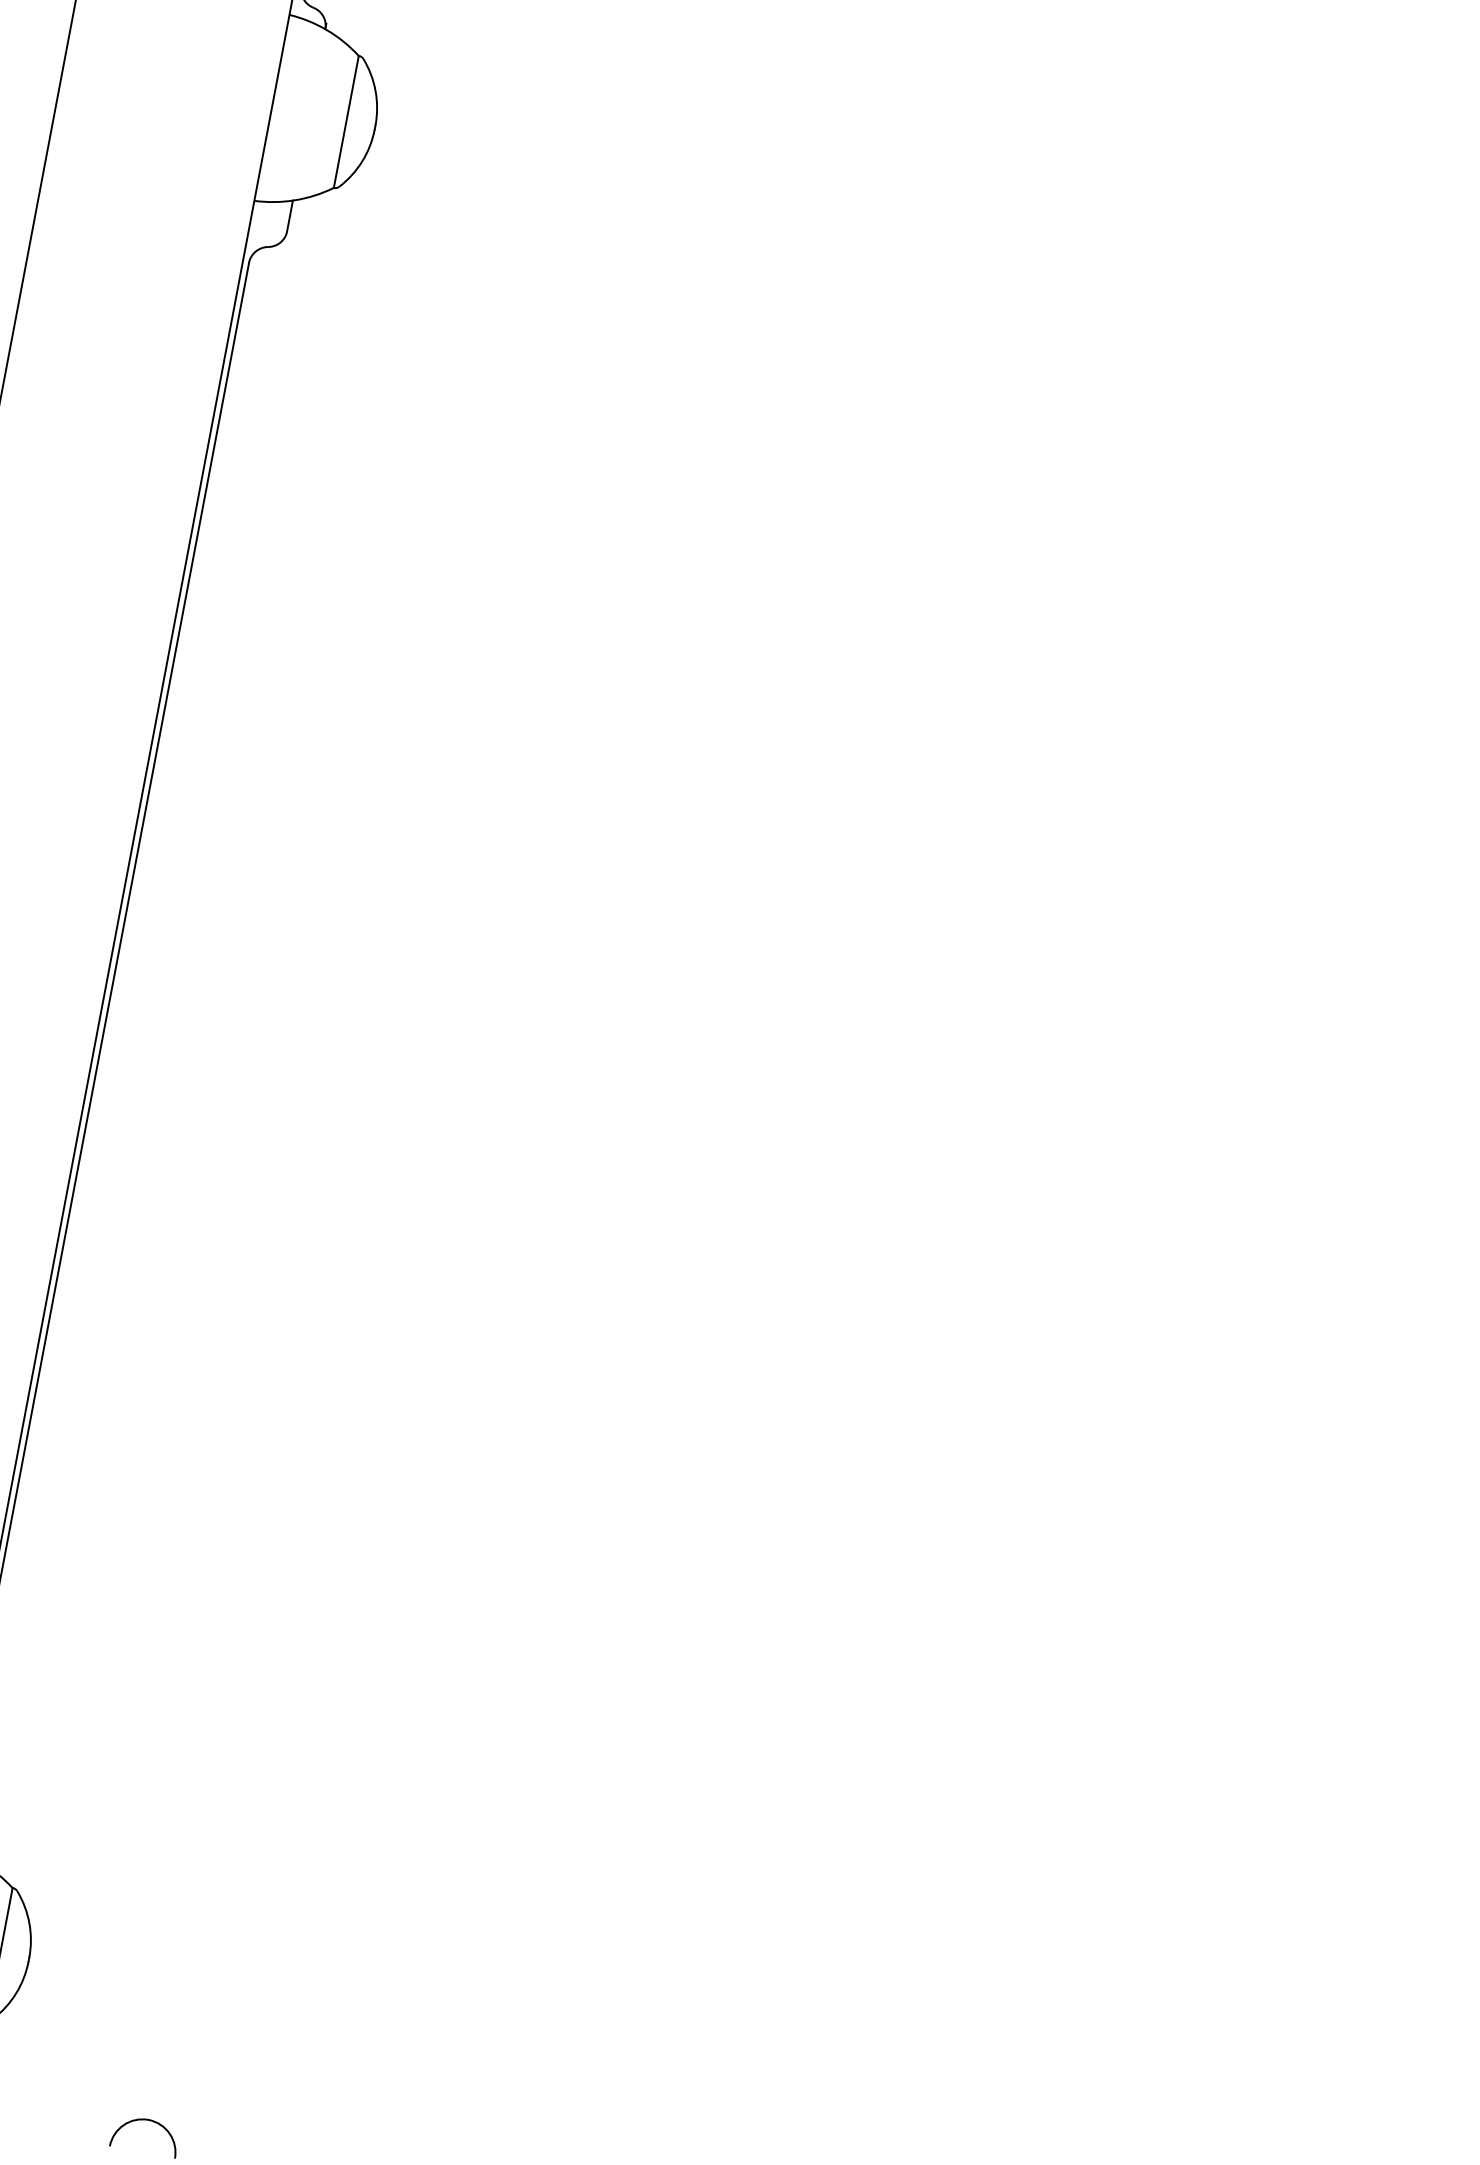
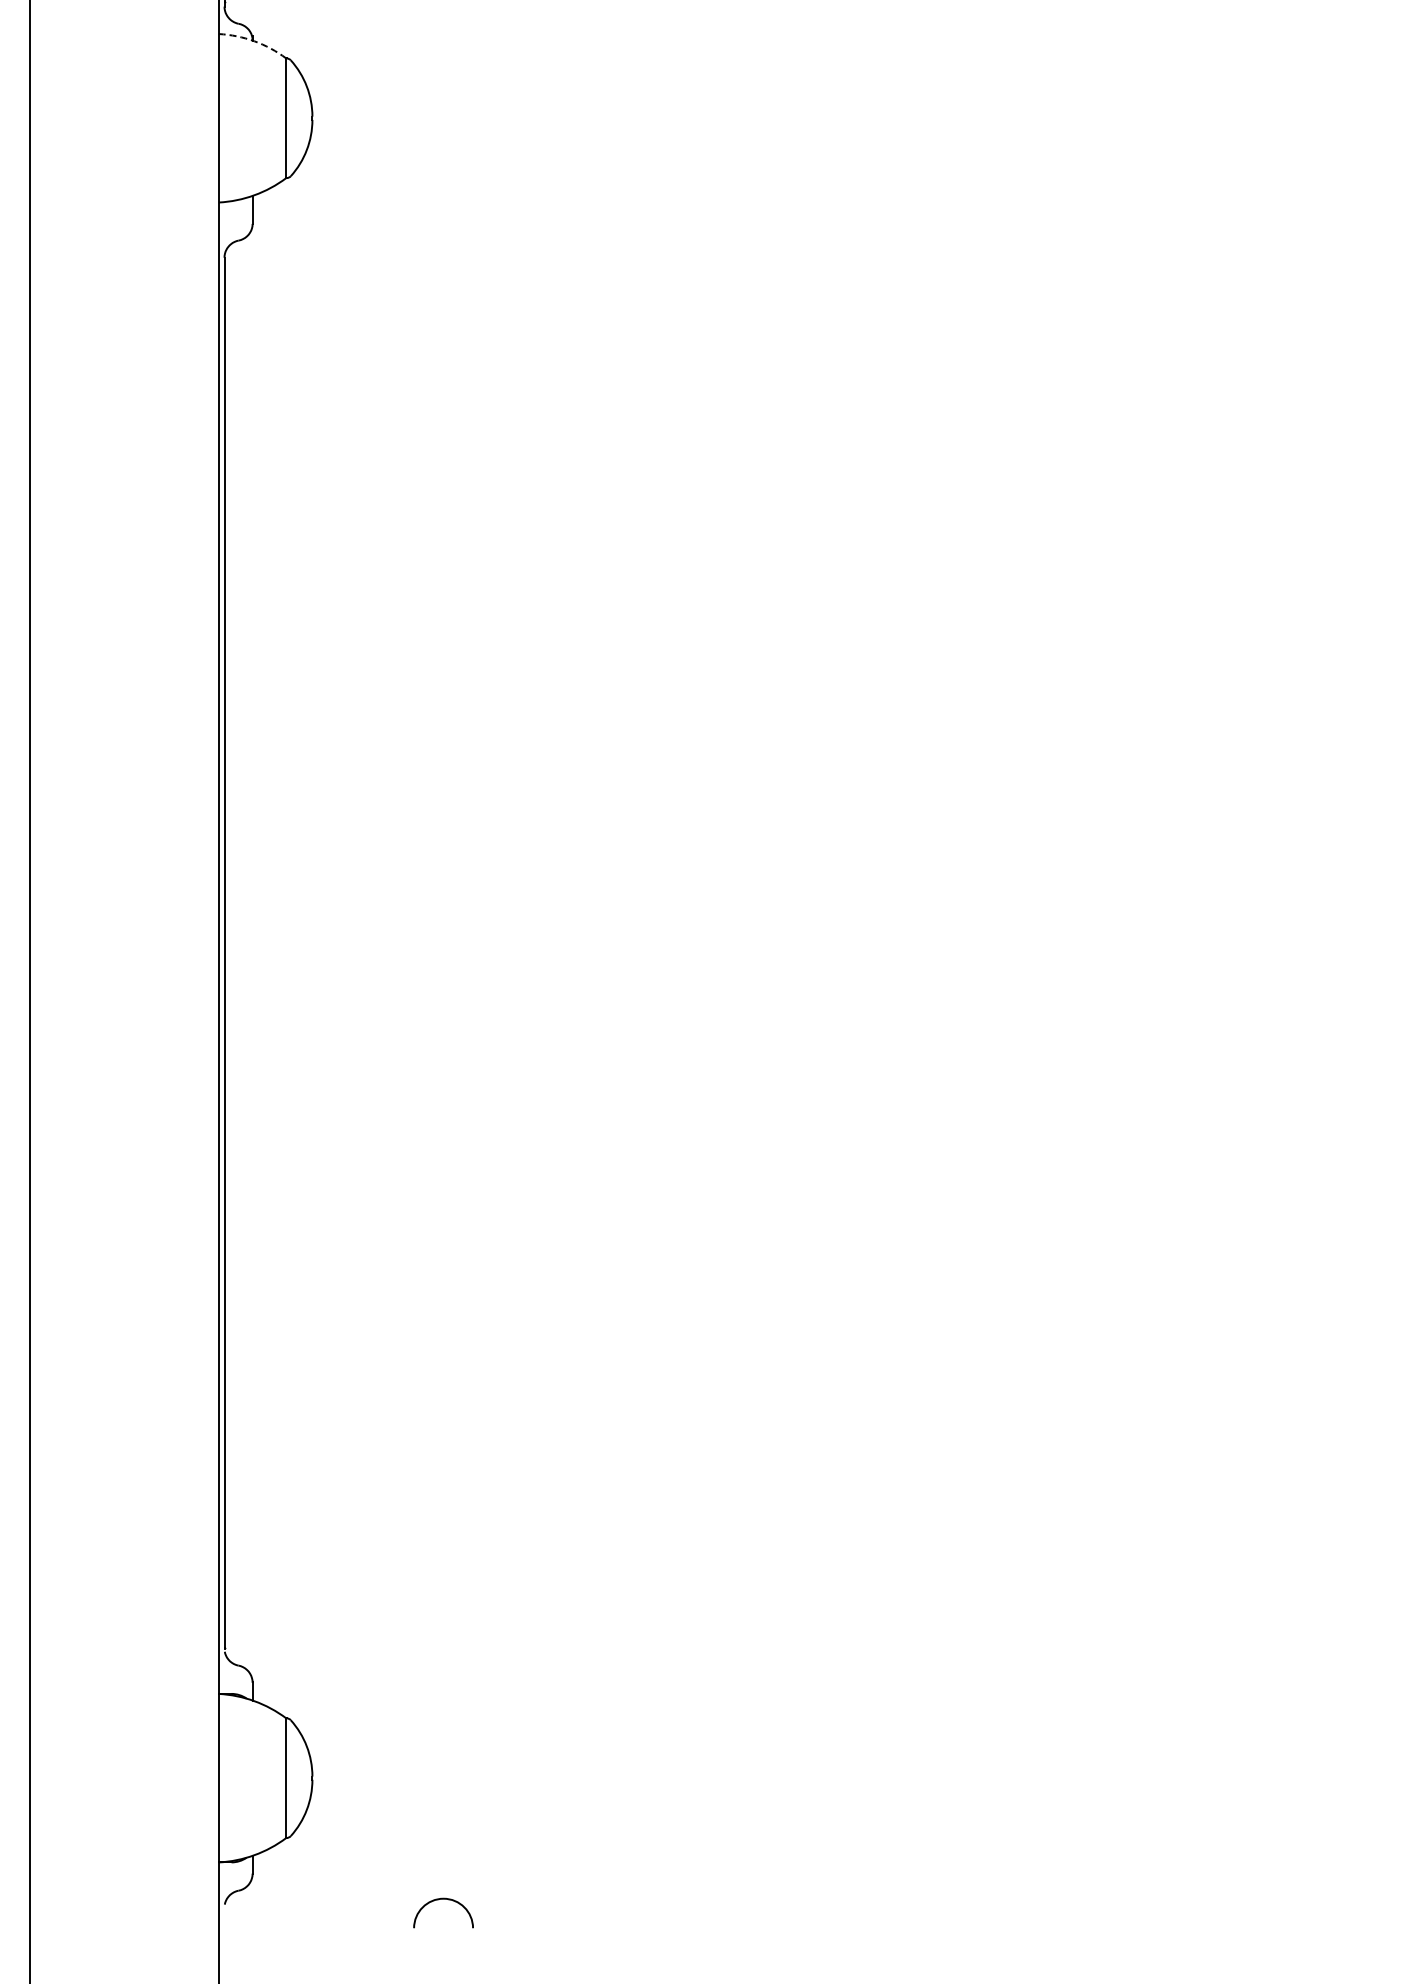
arc: (327, 30) -> (254, 41), solid -> dashed

